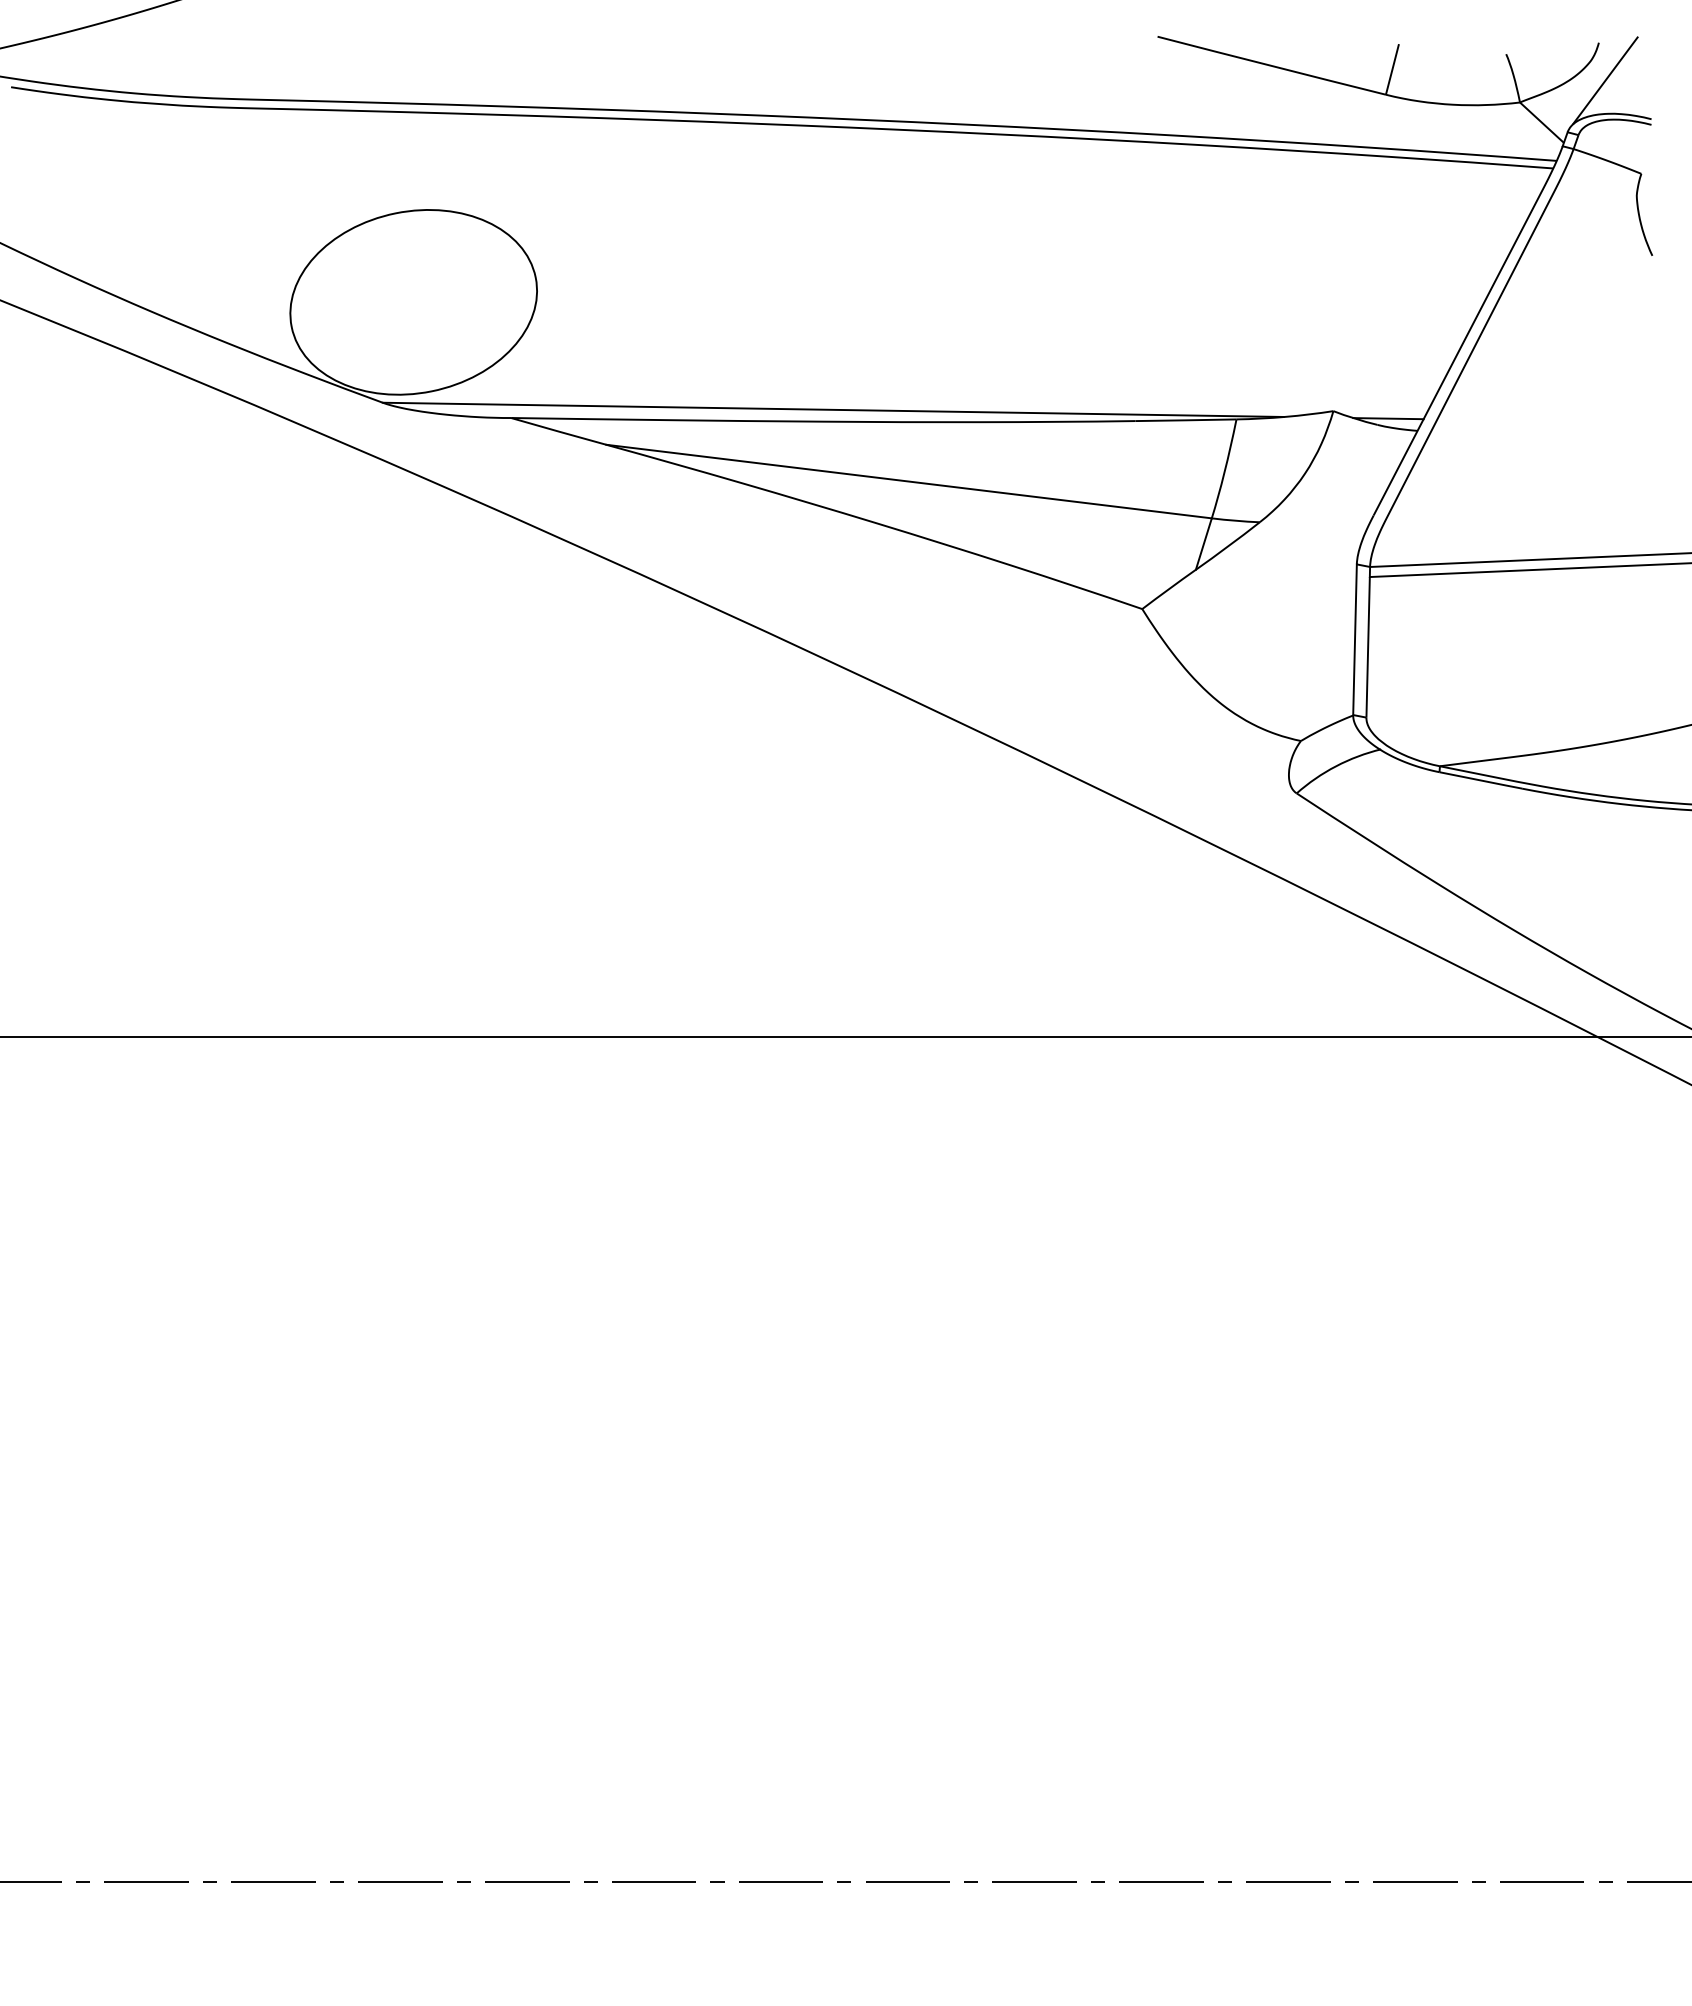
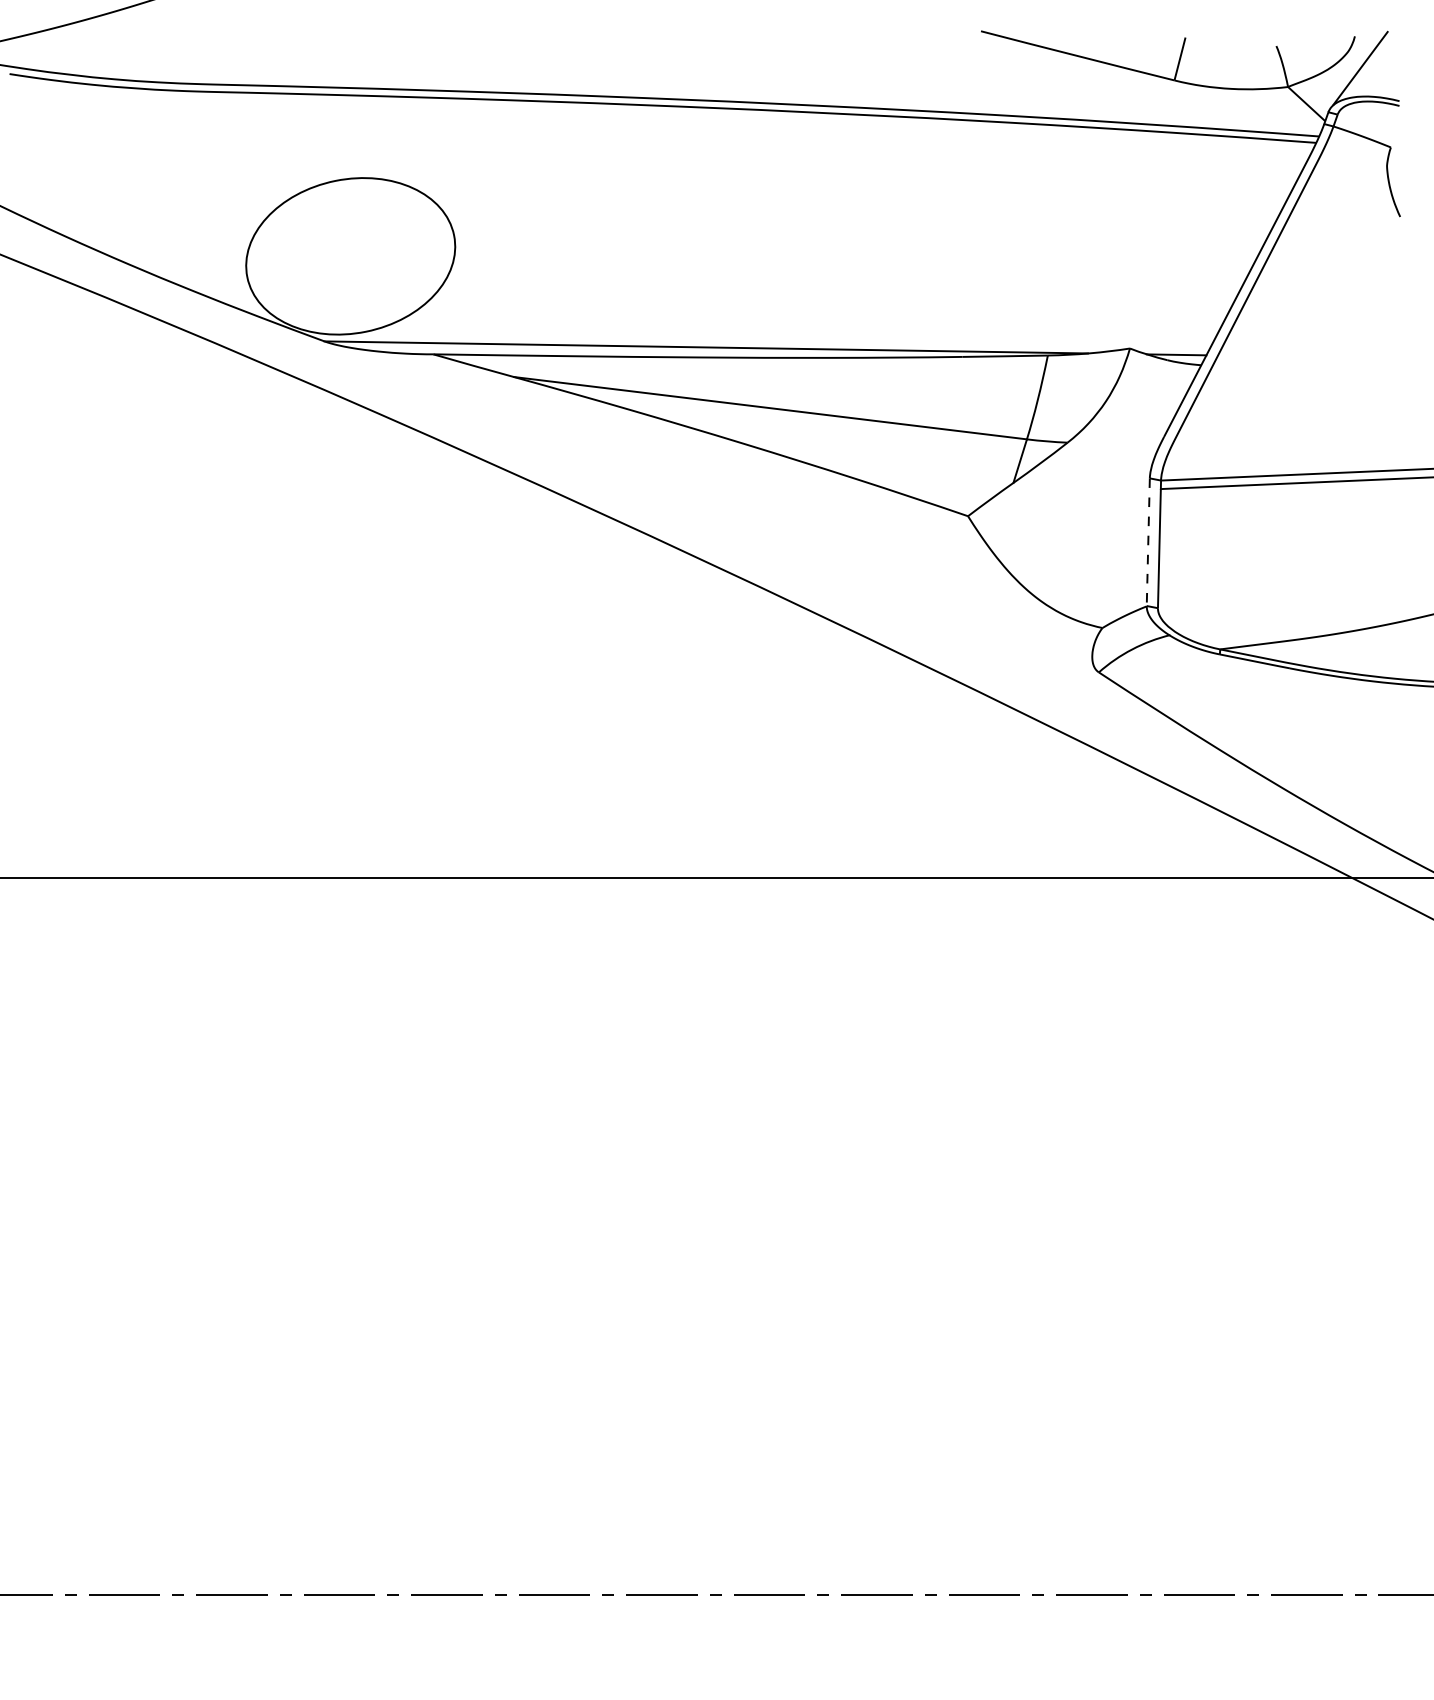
line: (1355, 640) -> (1148, 542), solid -> dashed

